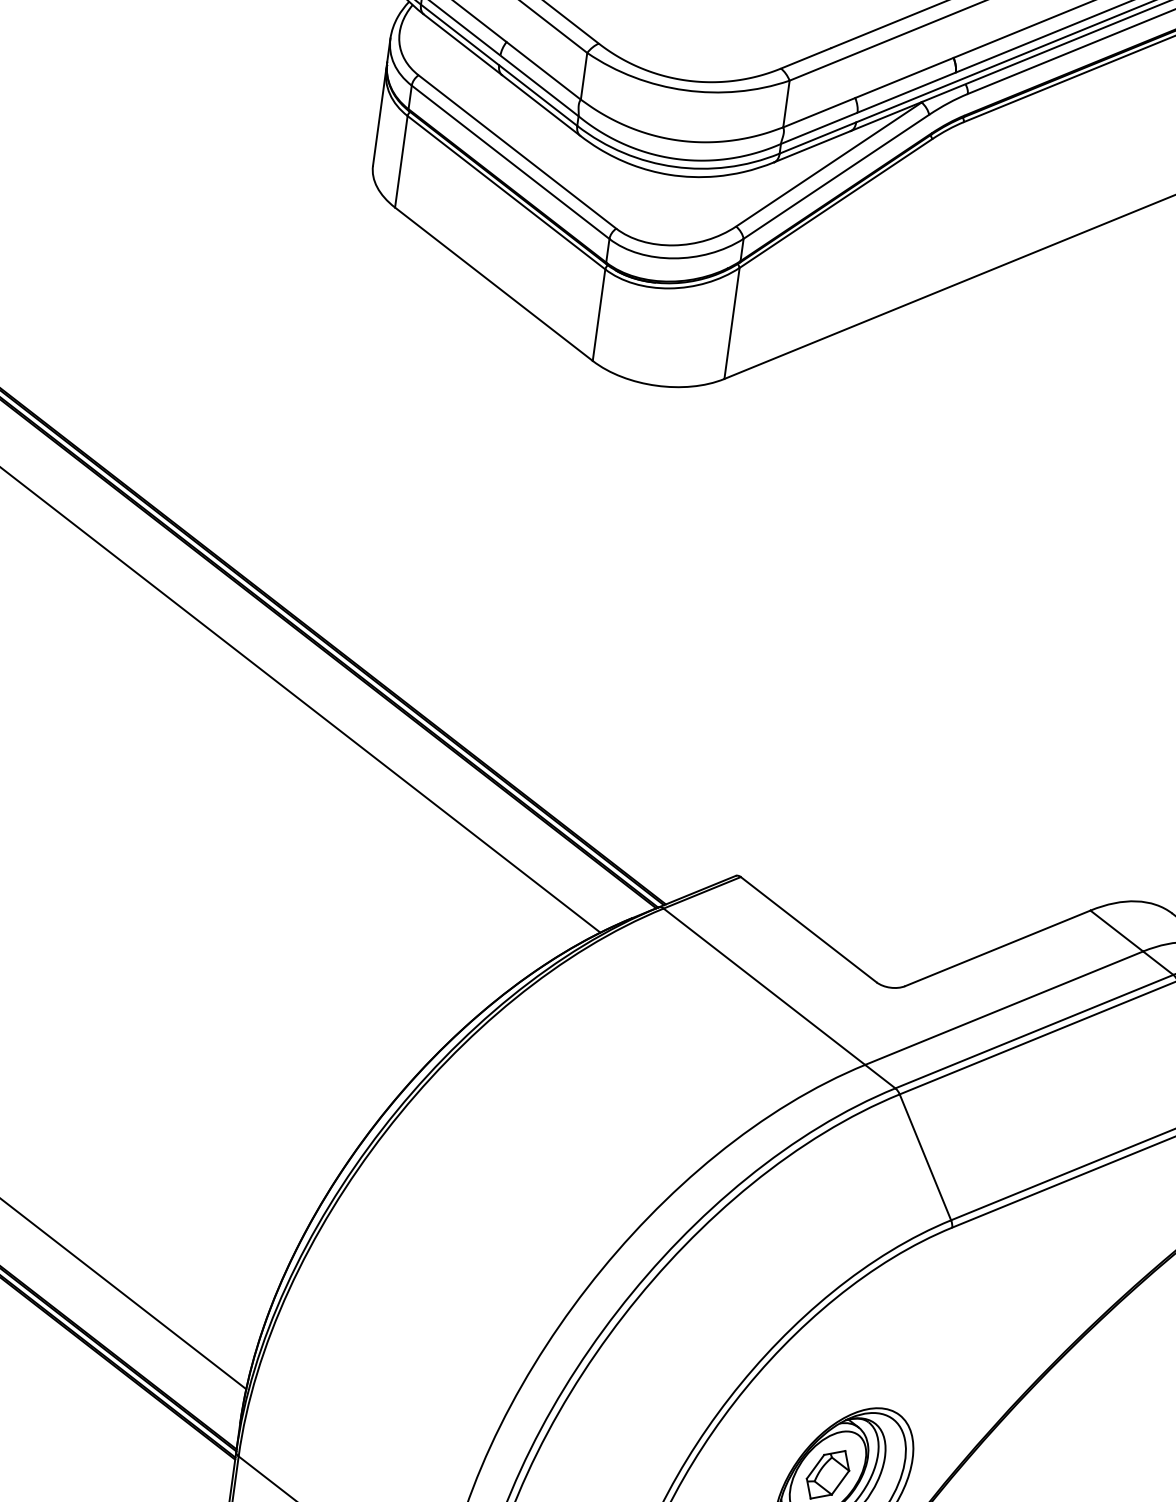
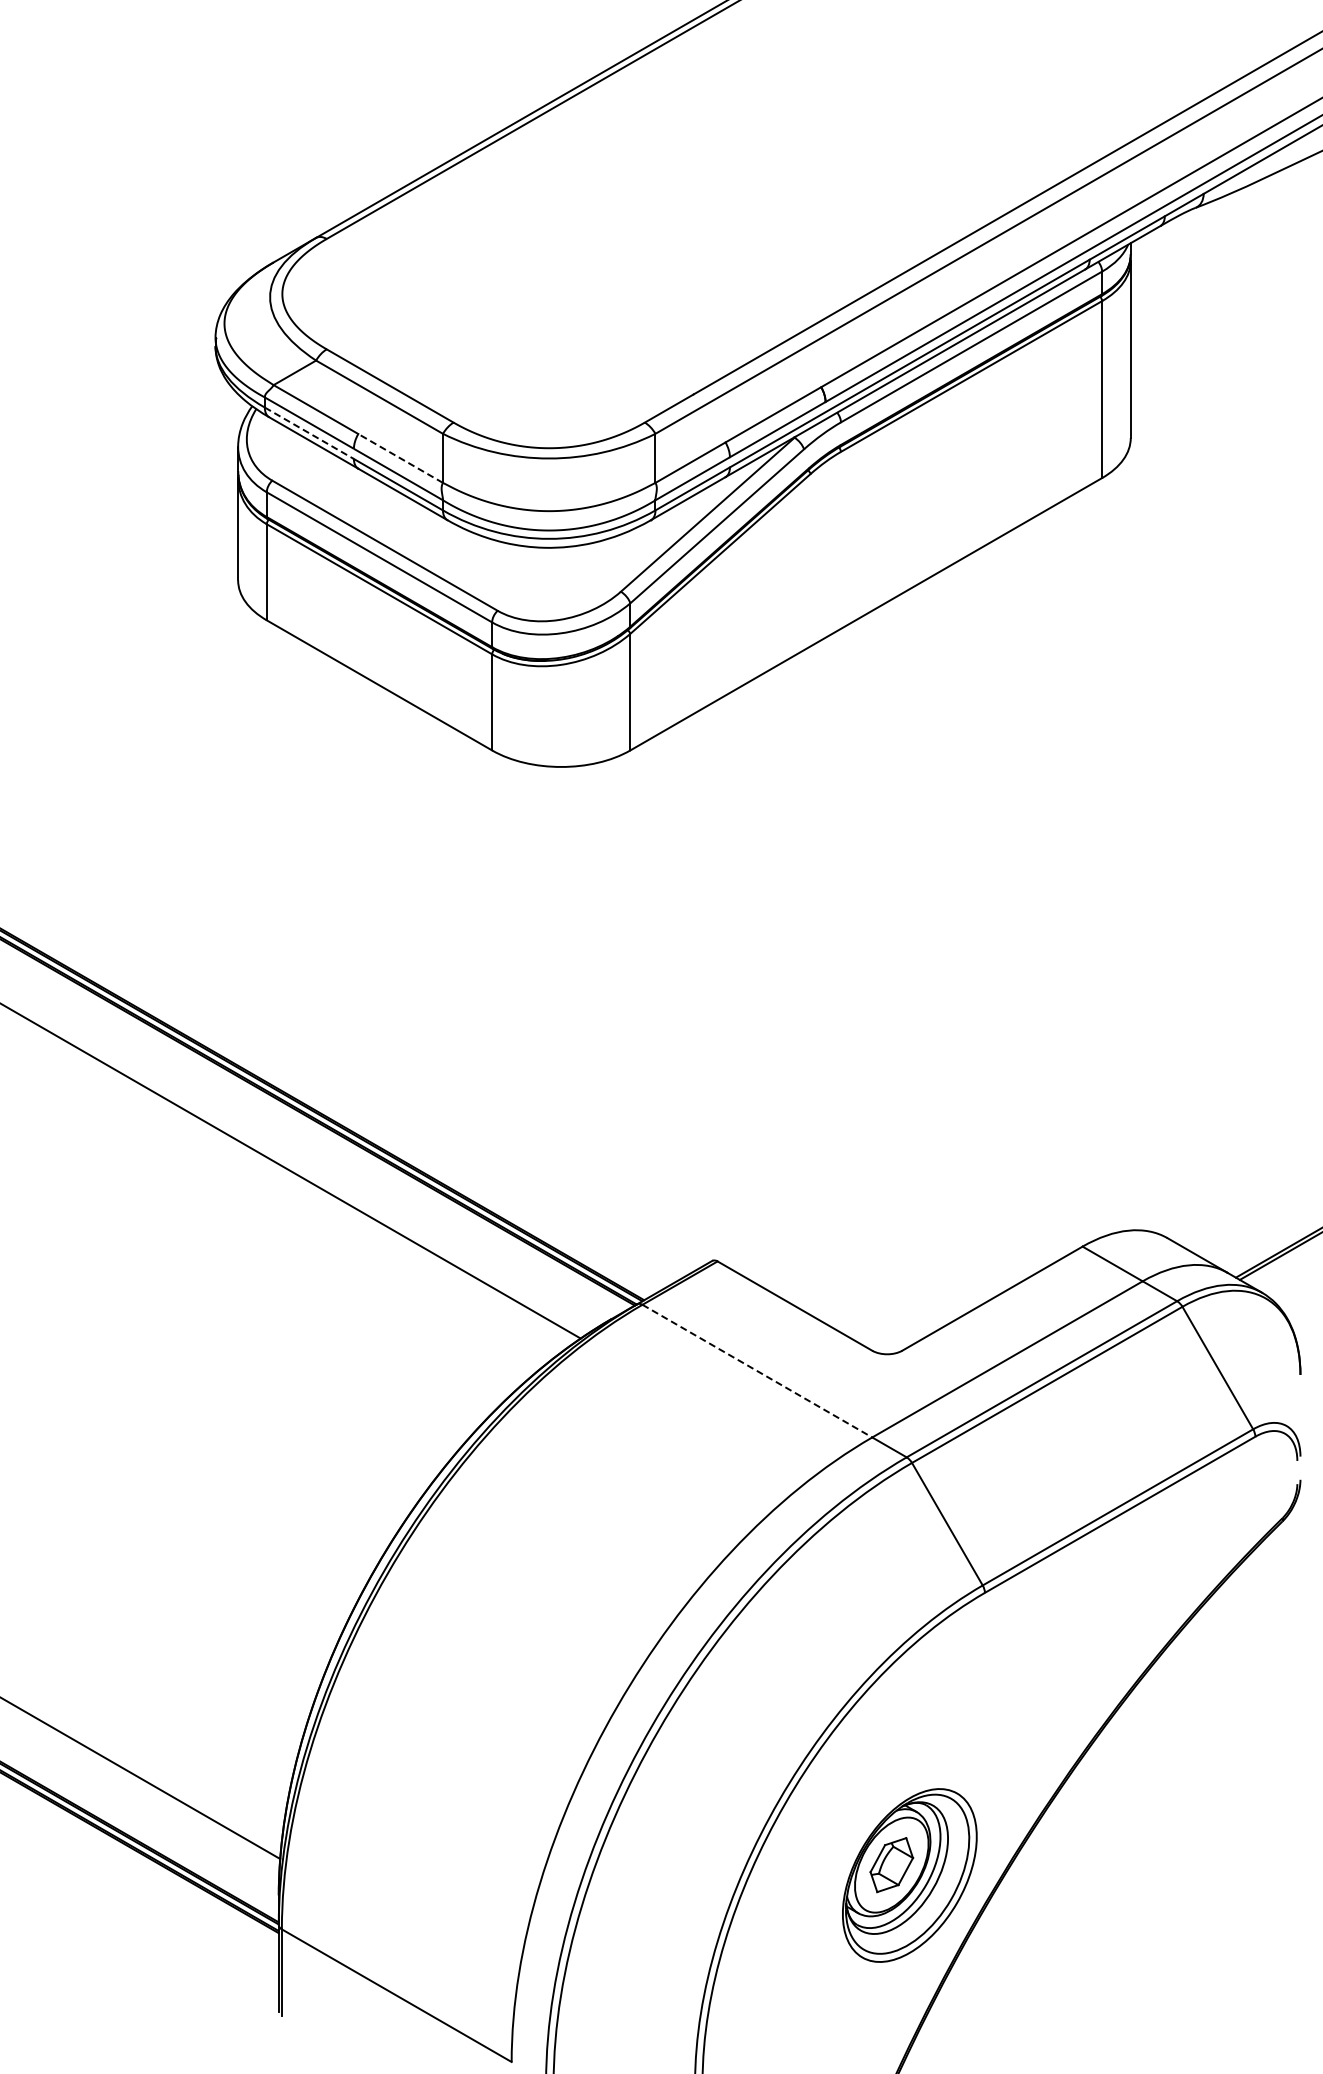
line: (460, 35) -> (309, 433), solid -> dashed
line: (543, 70) -> (400, 458), solid -> dashed
line: (764, 987) -> (757, 1371), solid -> dashed

